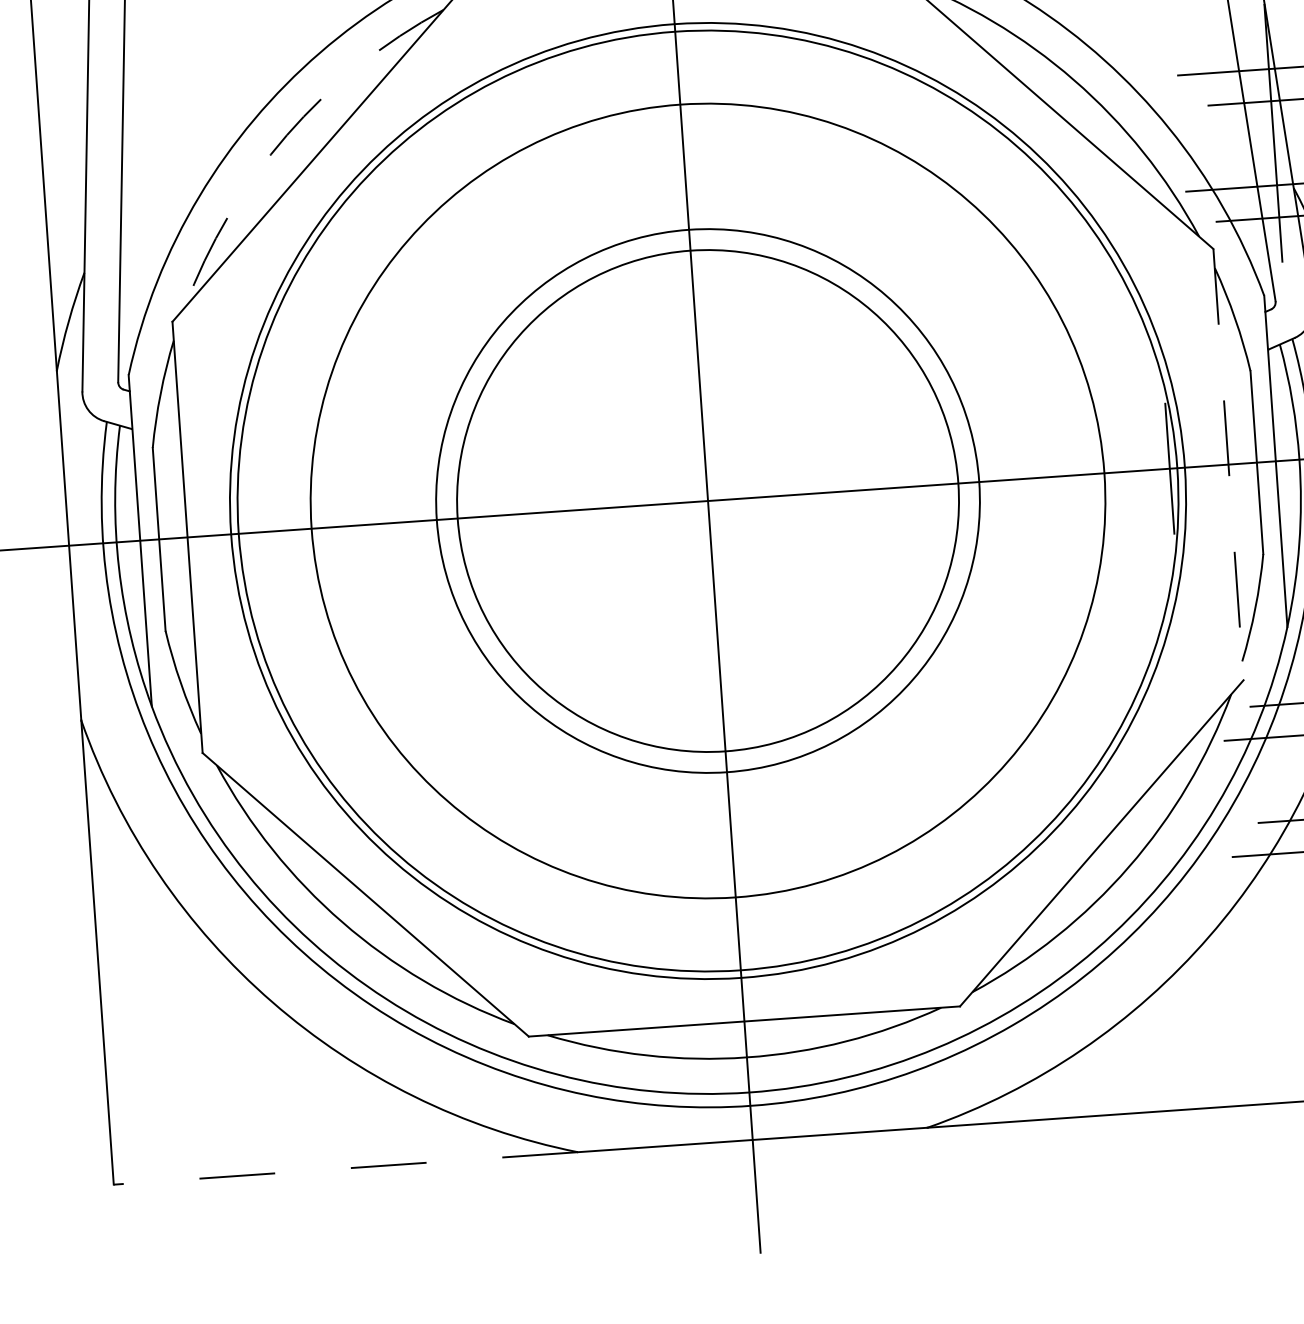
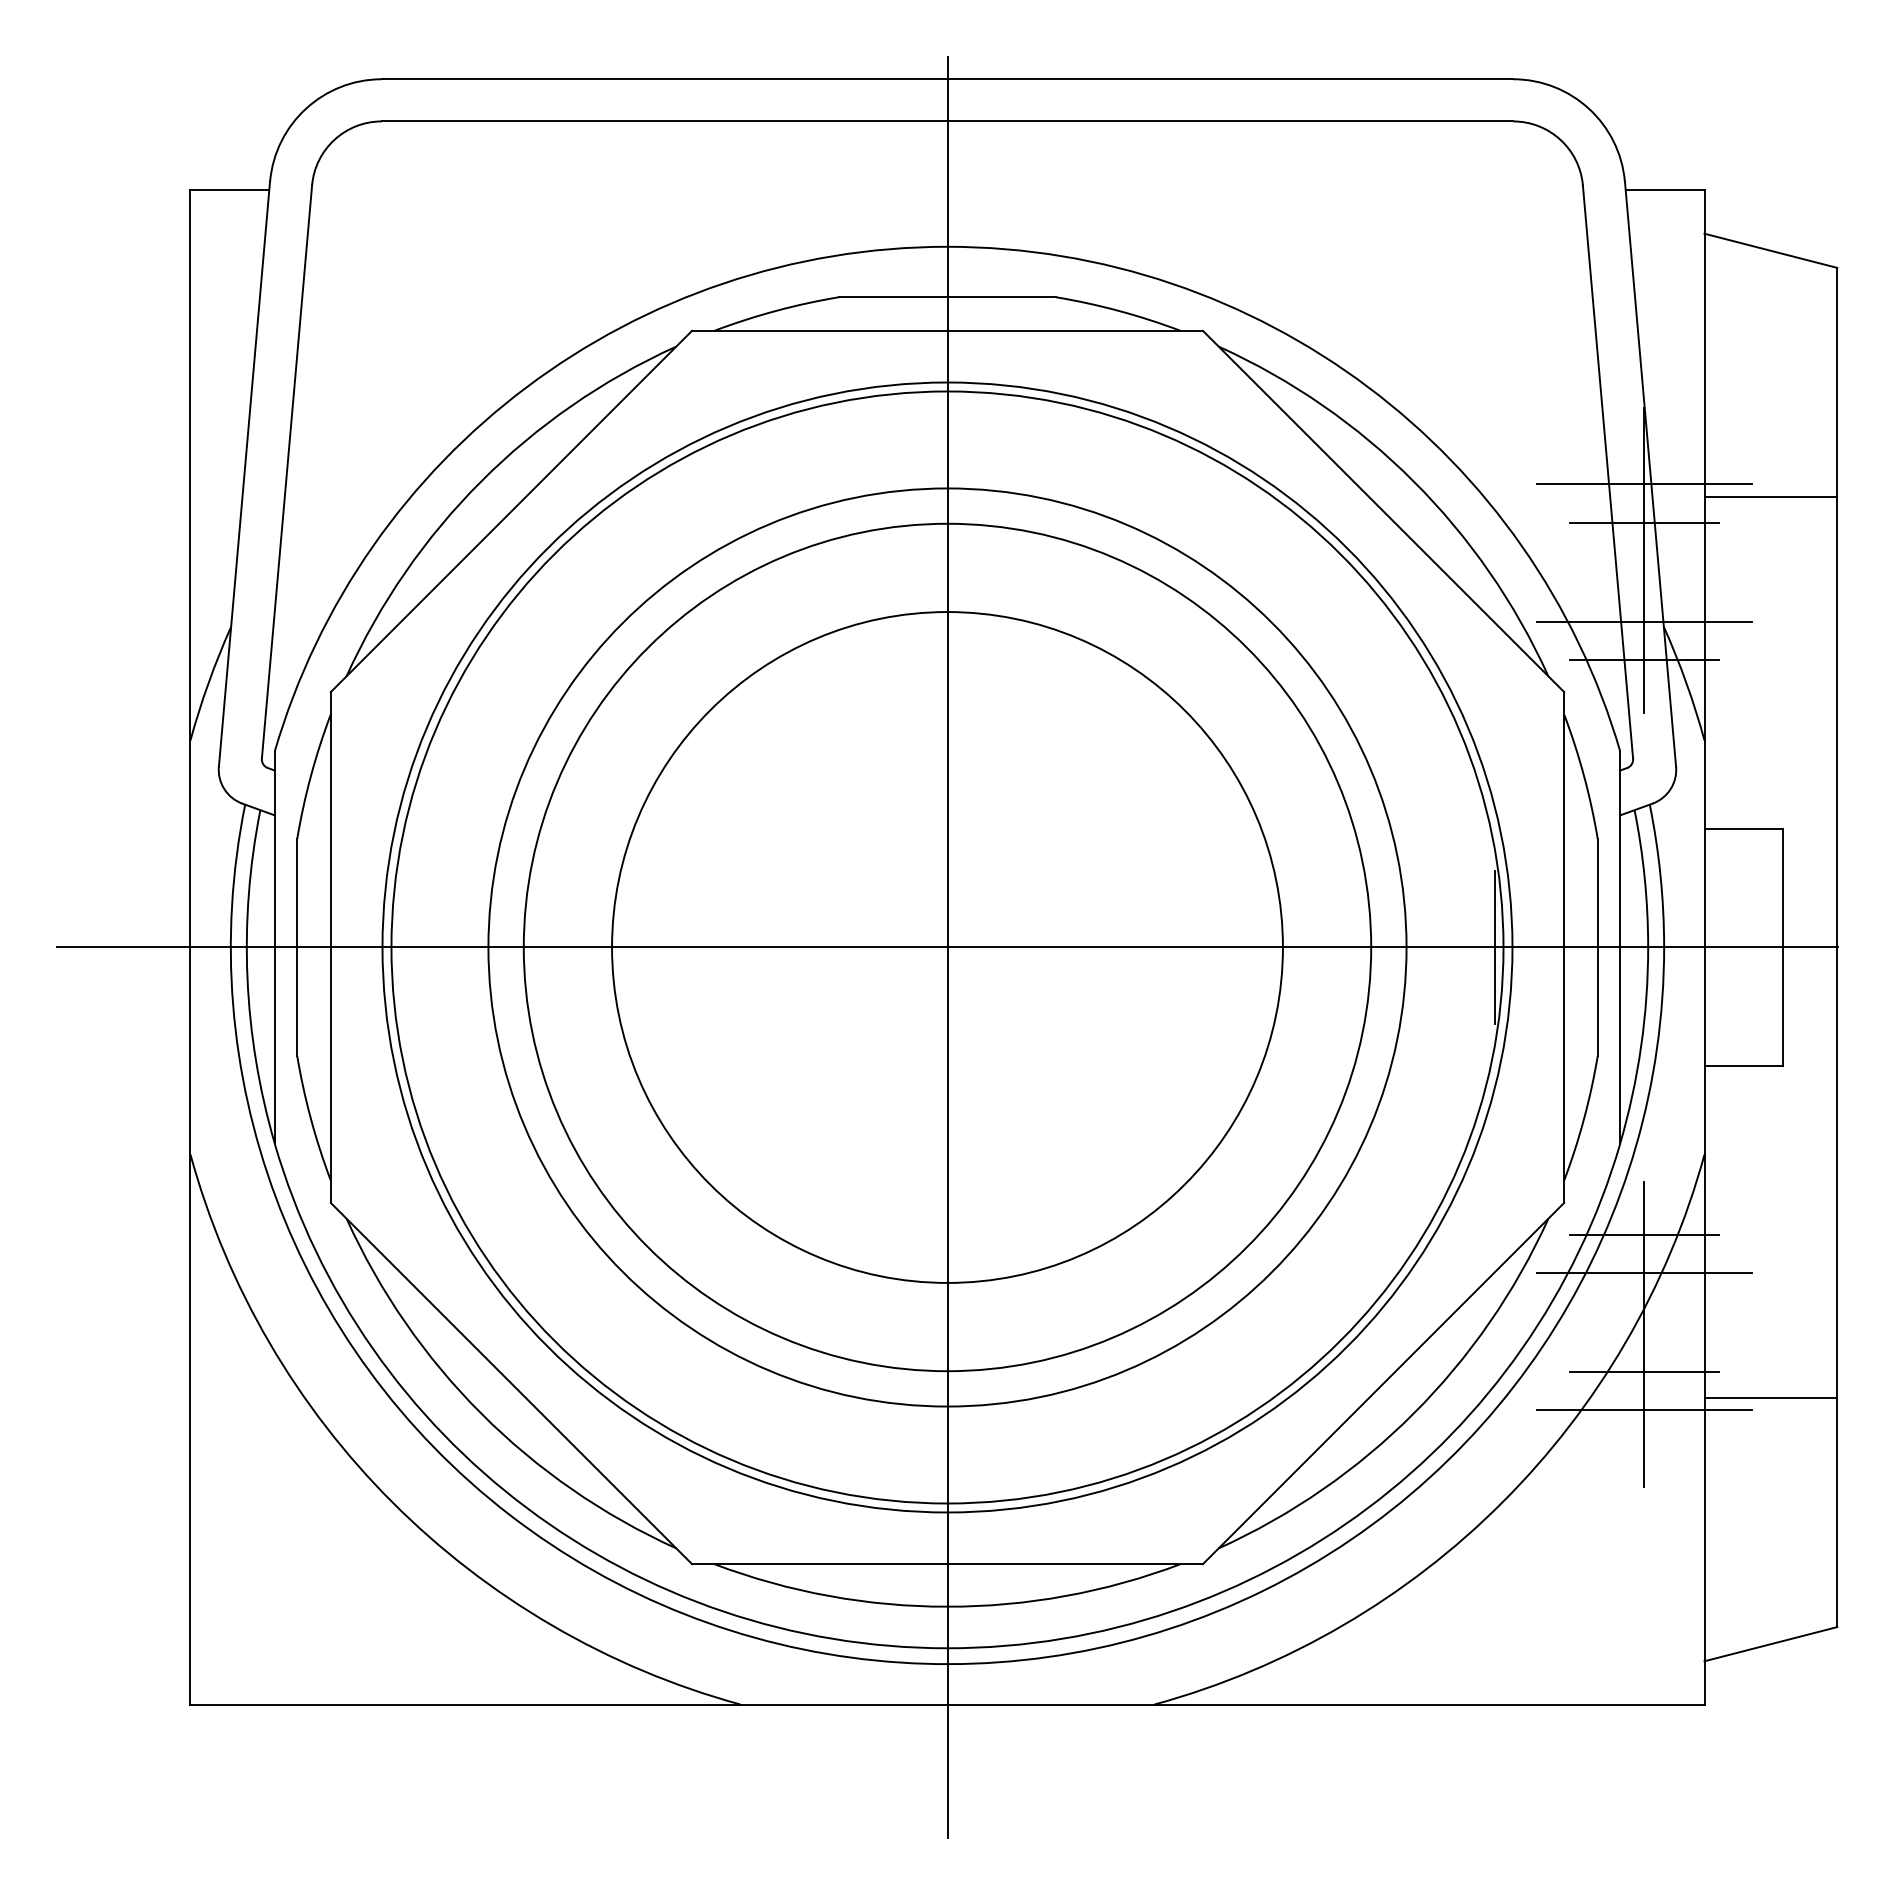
arc: (287, 135) -> (481, 481), dashed -> solid
line: (1228, 464) -> (1564, 947), dashed -> solid
circle: (708, 501) -> (947, 947), size x0.71
circle: (708, 501) -> (947, 947), size x1.43
circle: (708, 501) -> (947, 947), size x1.43
line: (345, 1168) -> (465, 1704), dashed -> solid

